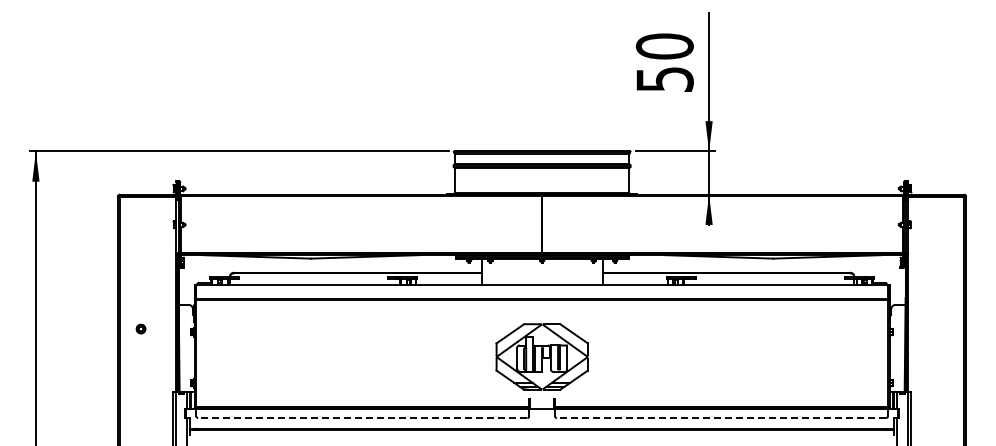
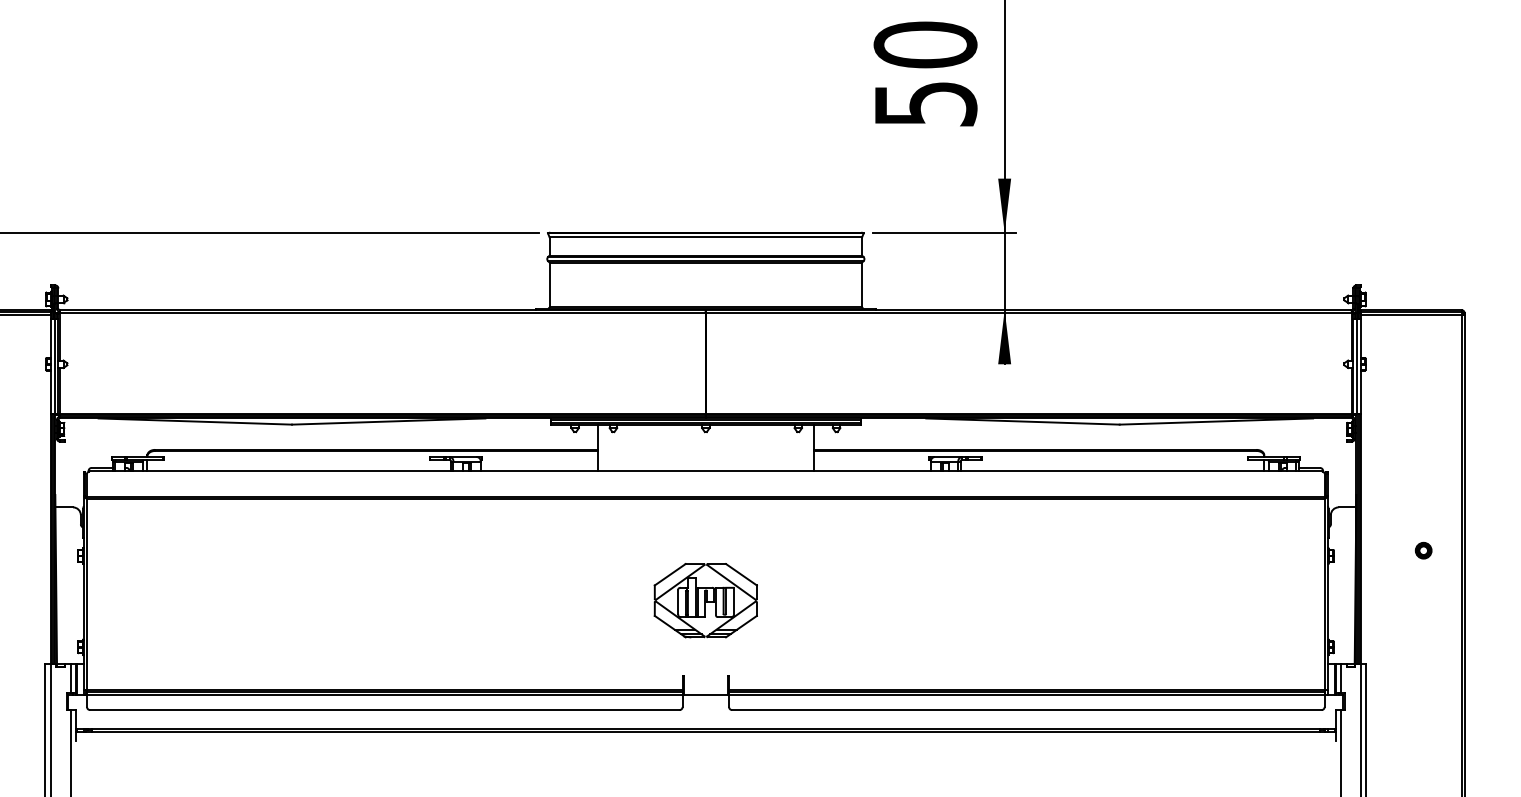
part: (942, 328) -> (1422, 549), added
part: (541, 356) -> (704, 599), size x0.62
line: (362, 418) -> (384, 710), dashed -> solid
line: (721, 418) -> (1026, 710), dashed -> solid

